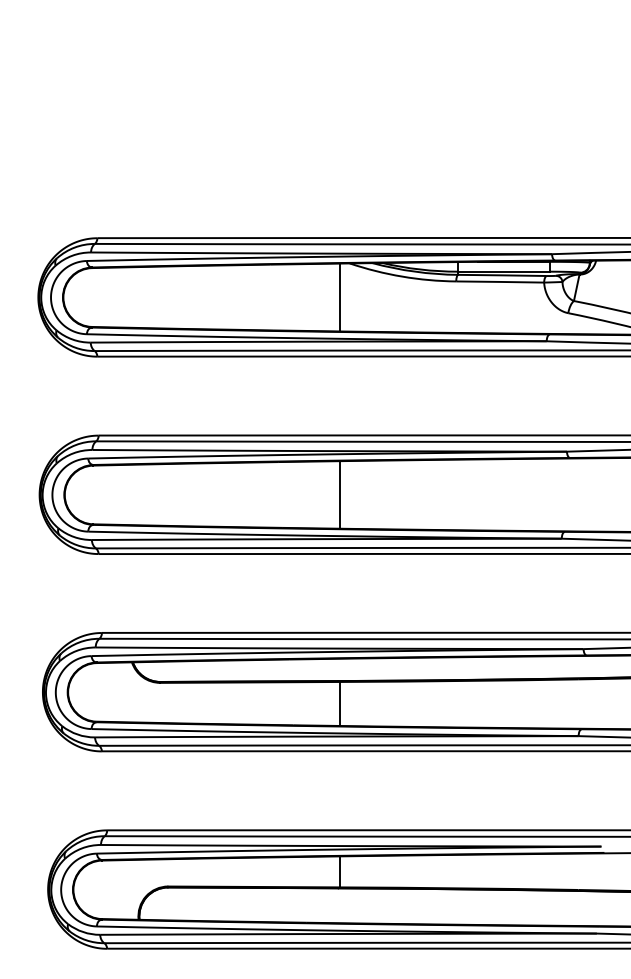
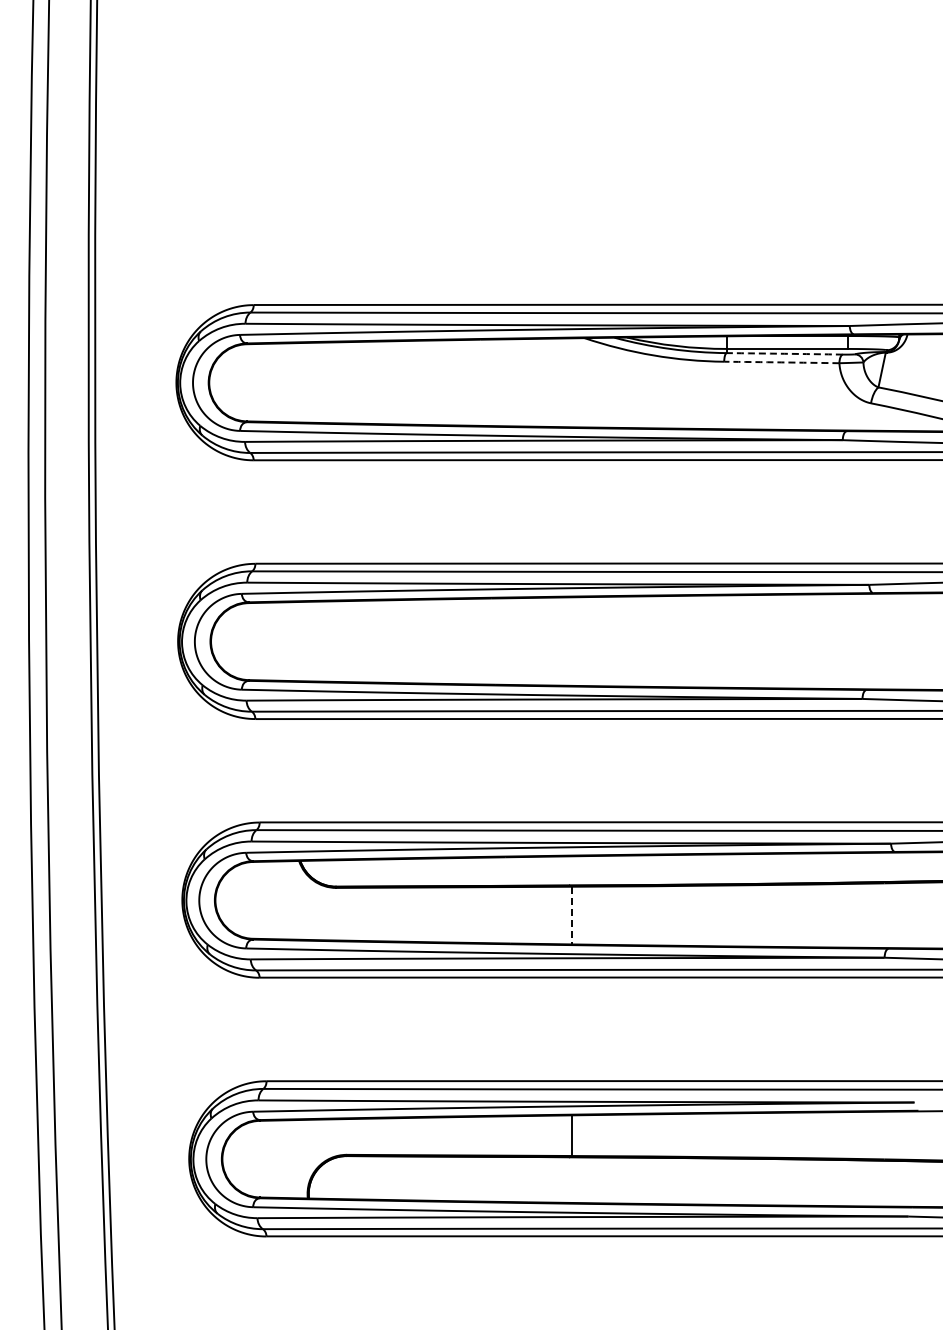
arc: (502, 275) -> (784, 353), solid -> dashed
arc: (499, 282) -> (781, 362), solid -> dashed
line: (339, 297) -> (571, 382), removed
line: (339, 494) -> (571, 641), removed
line: (339, 703) -> (571, 915), solid -> dashed

